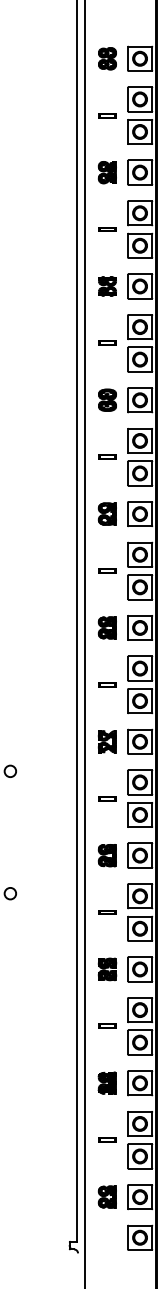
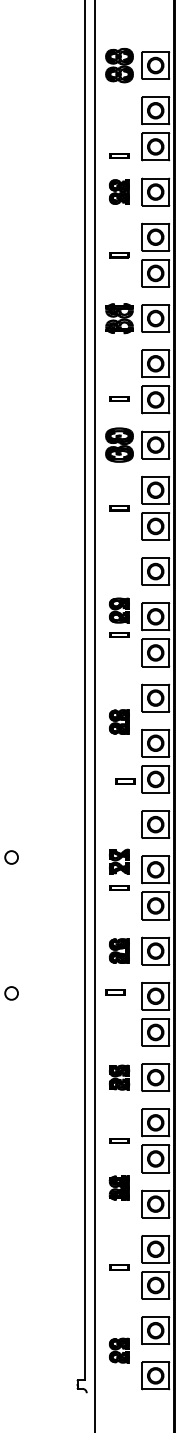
part: (107, 58) -> (119, 65), size x1.4
part: (107, 115) -> (119, 155), moved
part: (107, 286) -> (119, 318), size x1.4
part: (107, 343) -> (119, 398), moved
part: (107, 399) -> (119, 444), size x1.4
part: (107, 514) -> (119, 610), moved
part: (107, 627) -> (119, 721), moved
part: (107, 684) -> (125, 781), moved
part: (107, 741) -> (119, 861), moved
part: (107, 912) -> (115, 992), moved
part: (106, 1082) -> (118, 1187), moved
part: (107, 1196) -> (119, 1350), moved

